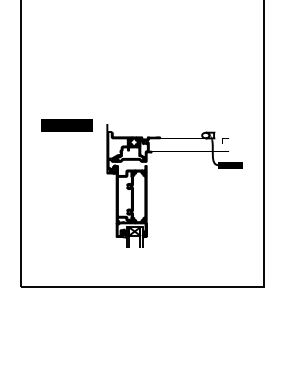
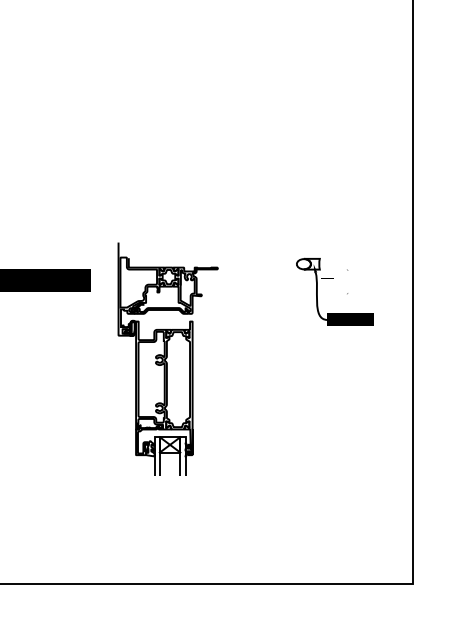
part: (147, 185) -> (194, 358), moved

